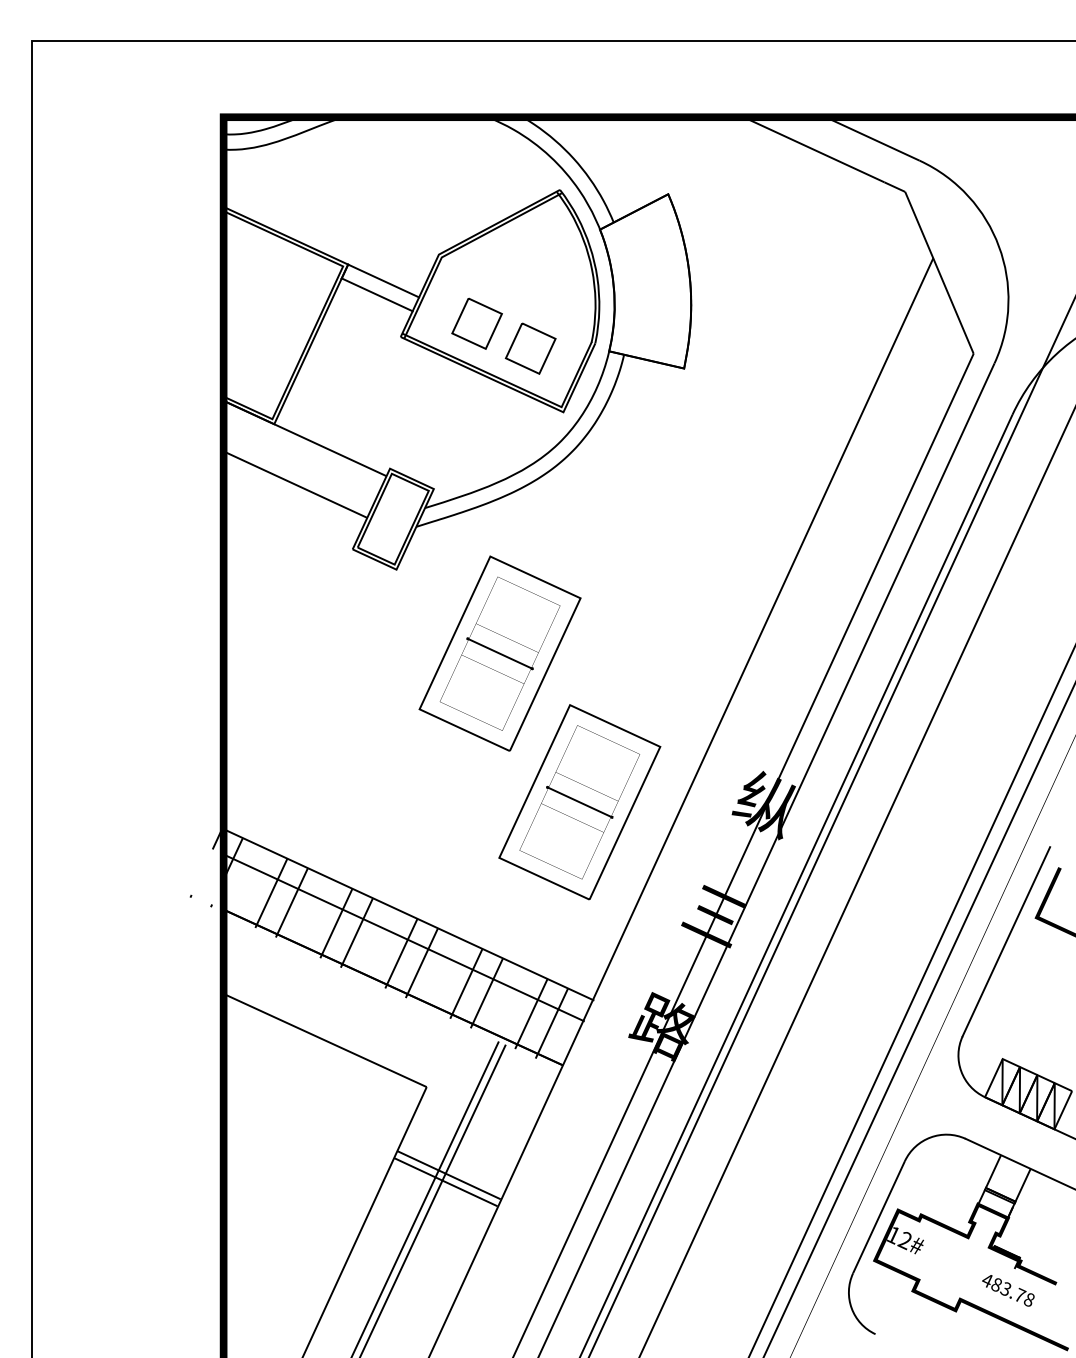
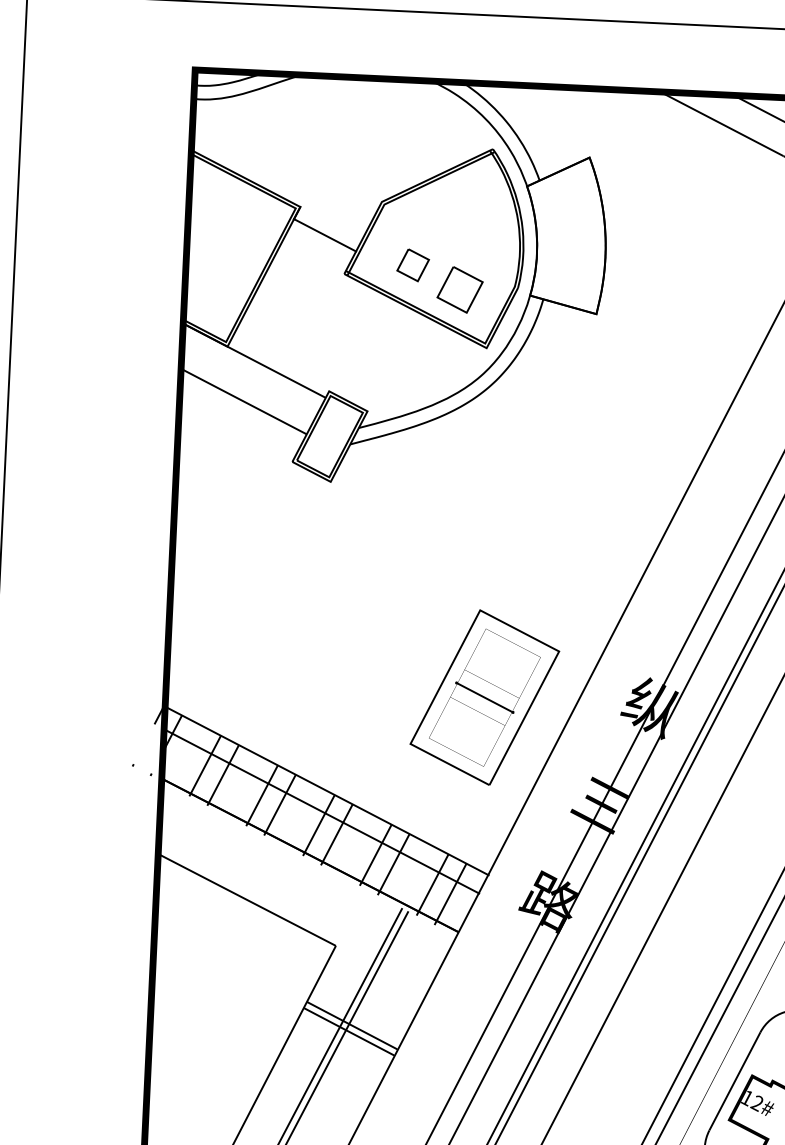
line: (383, 280) -> (331, 222), removed
part: (476, 323) -> (412, 265), size x0.7
part: (499, 653) -> (419, 561), removed

